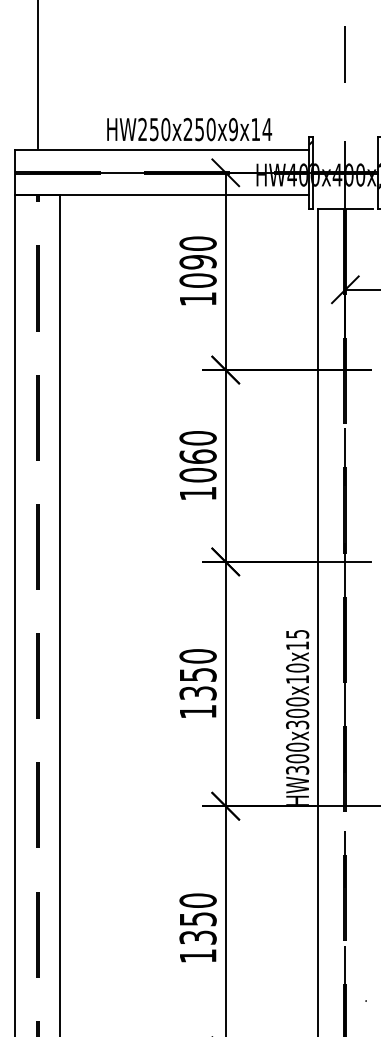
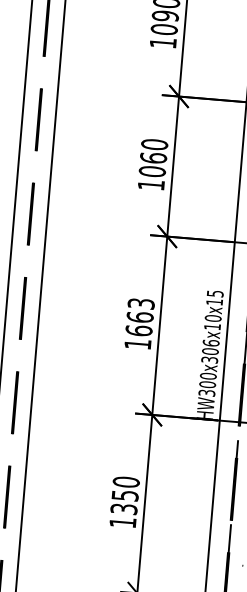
text: (197, 674) -> (139, 317), 1350 -> 1663
text: (297, 701) -> (211, 342), HW300x300x10x15 -> HW300x306x10x15

